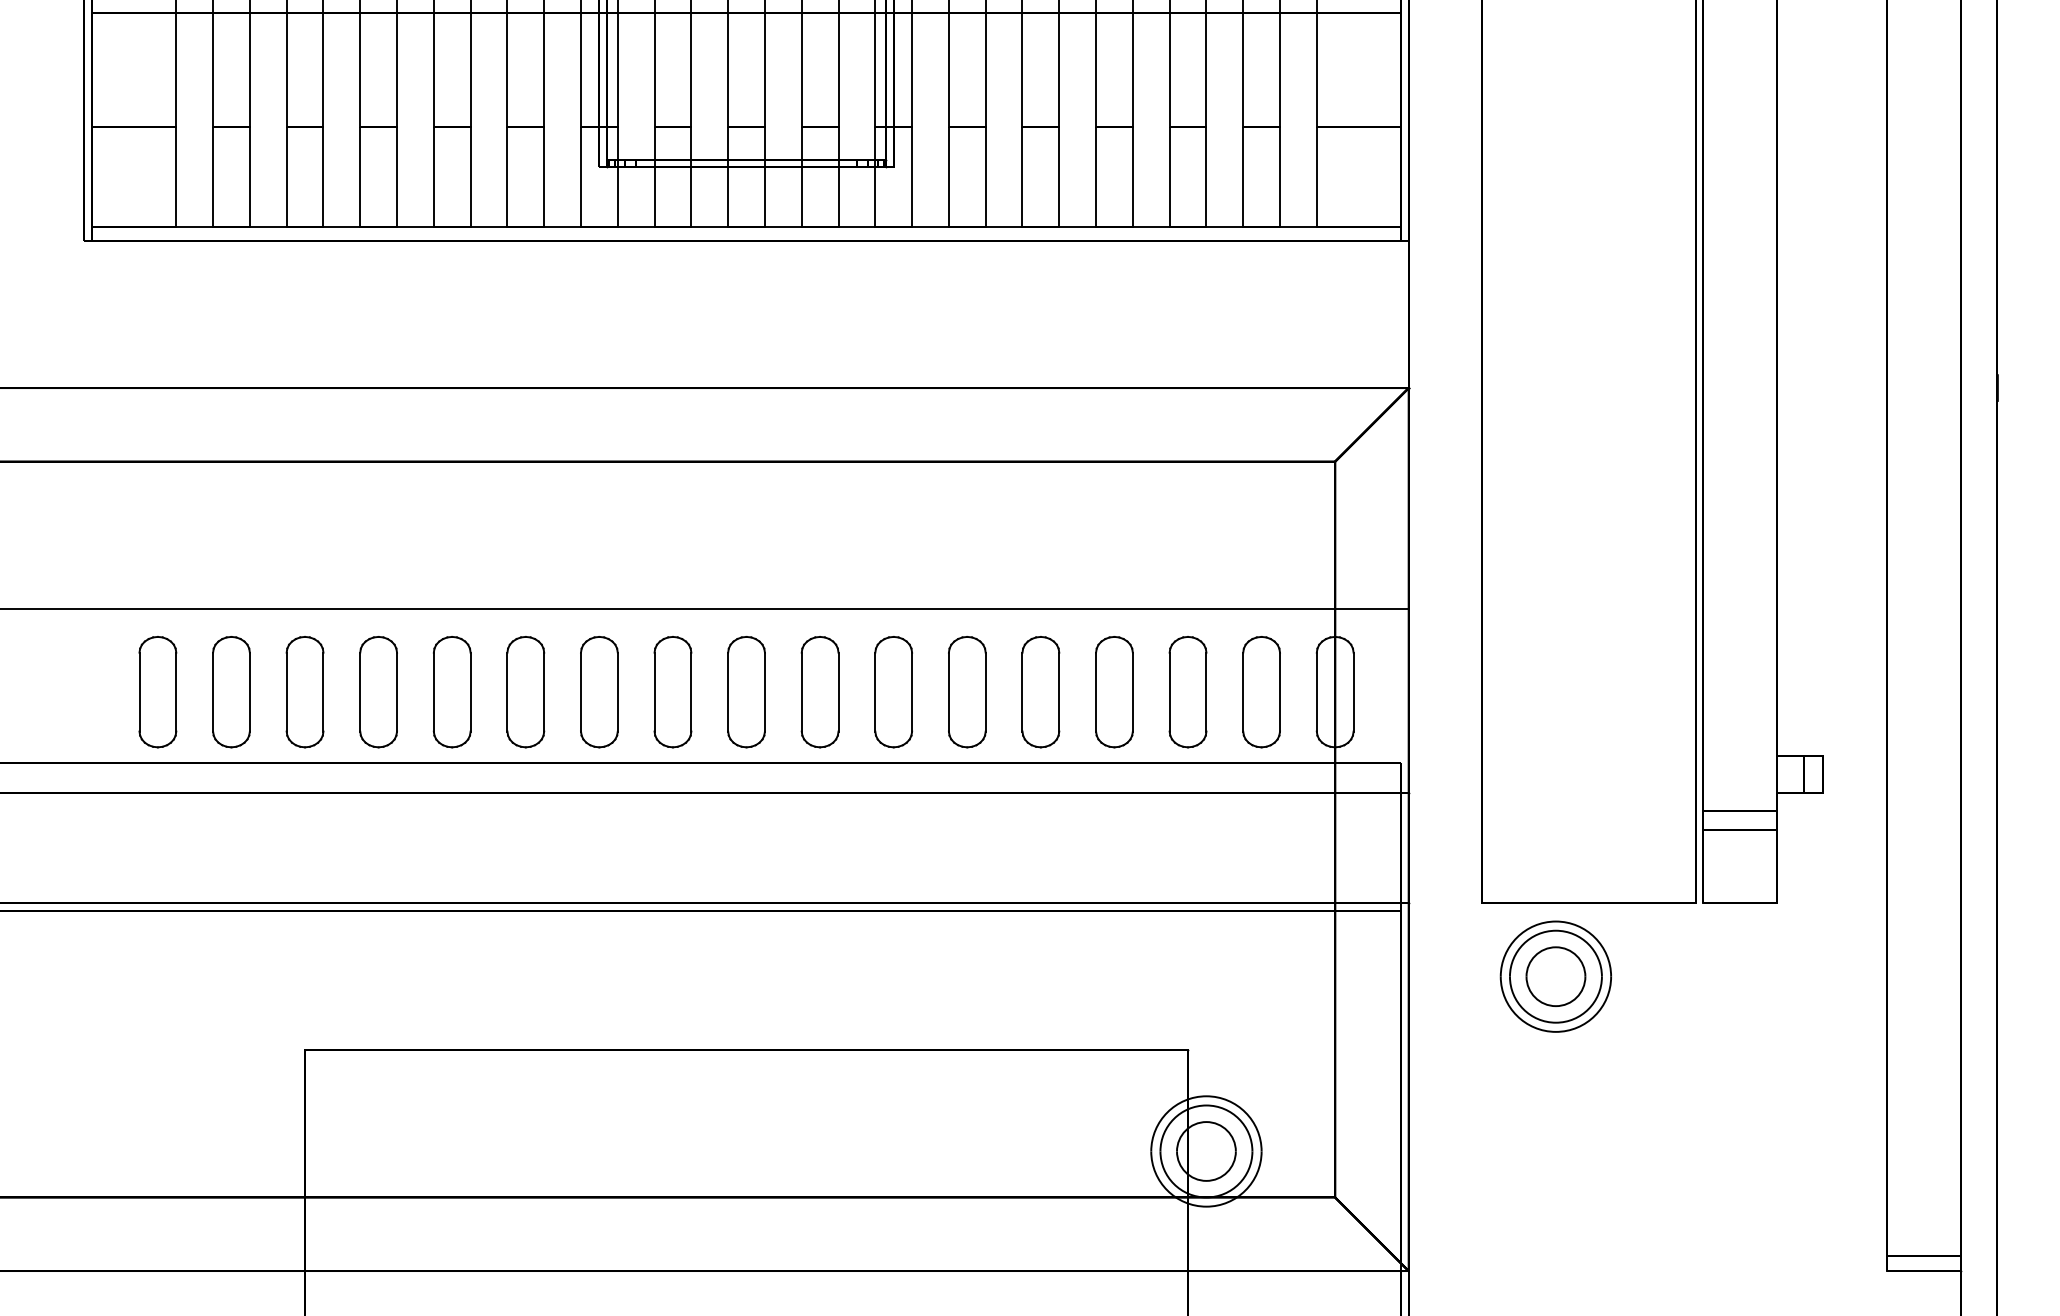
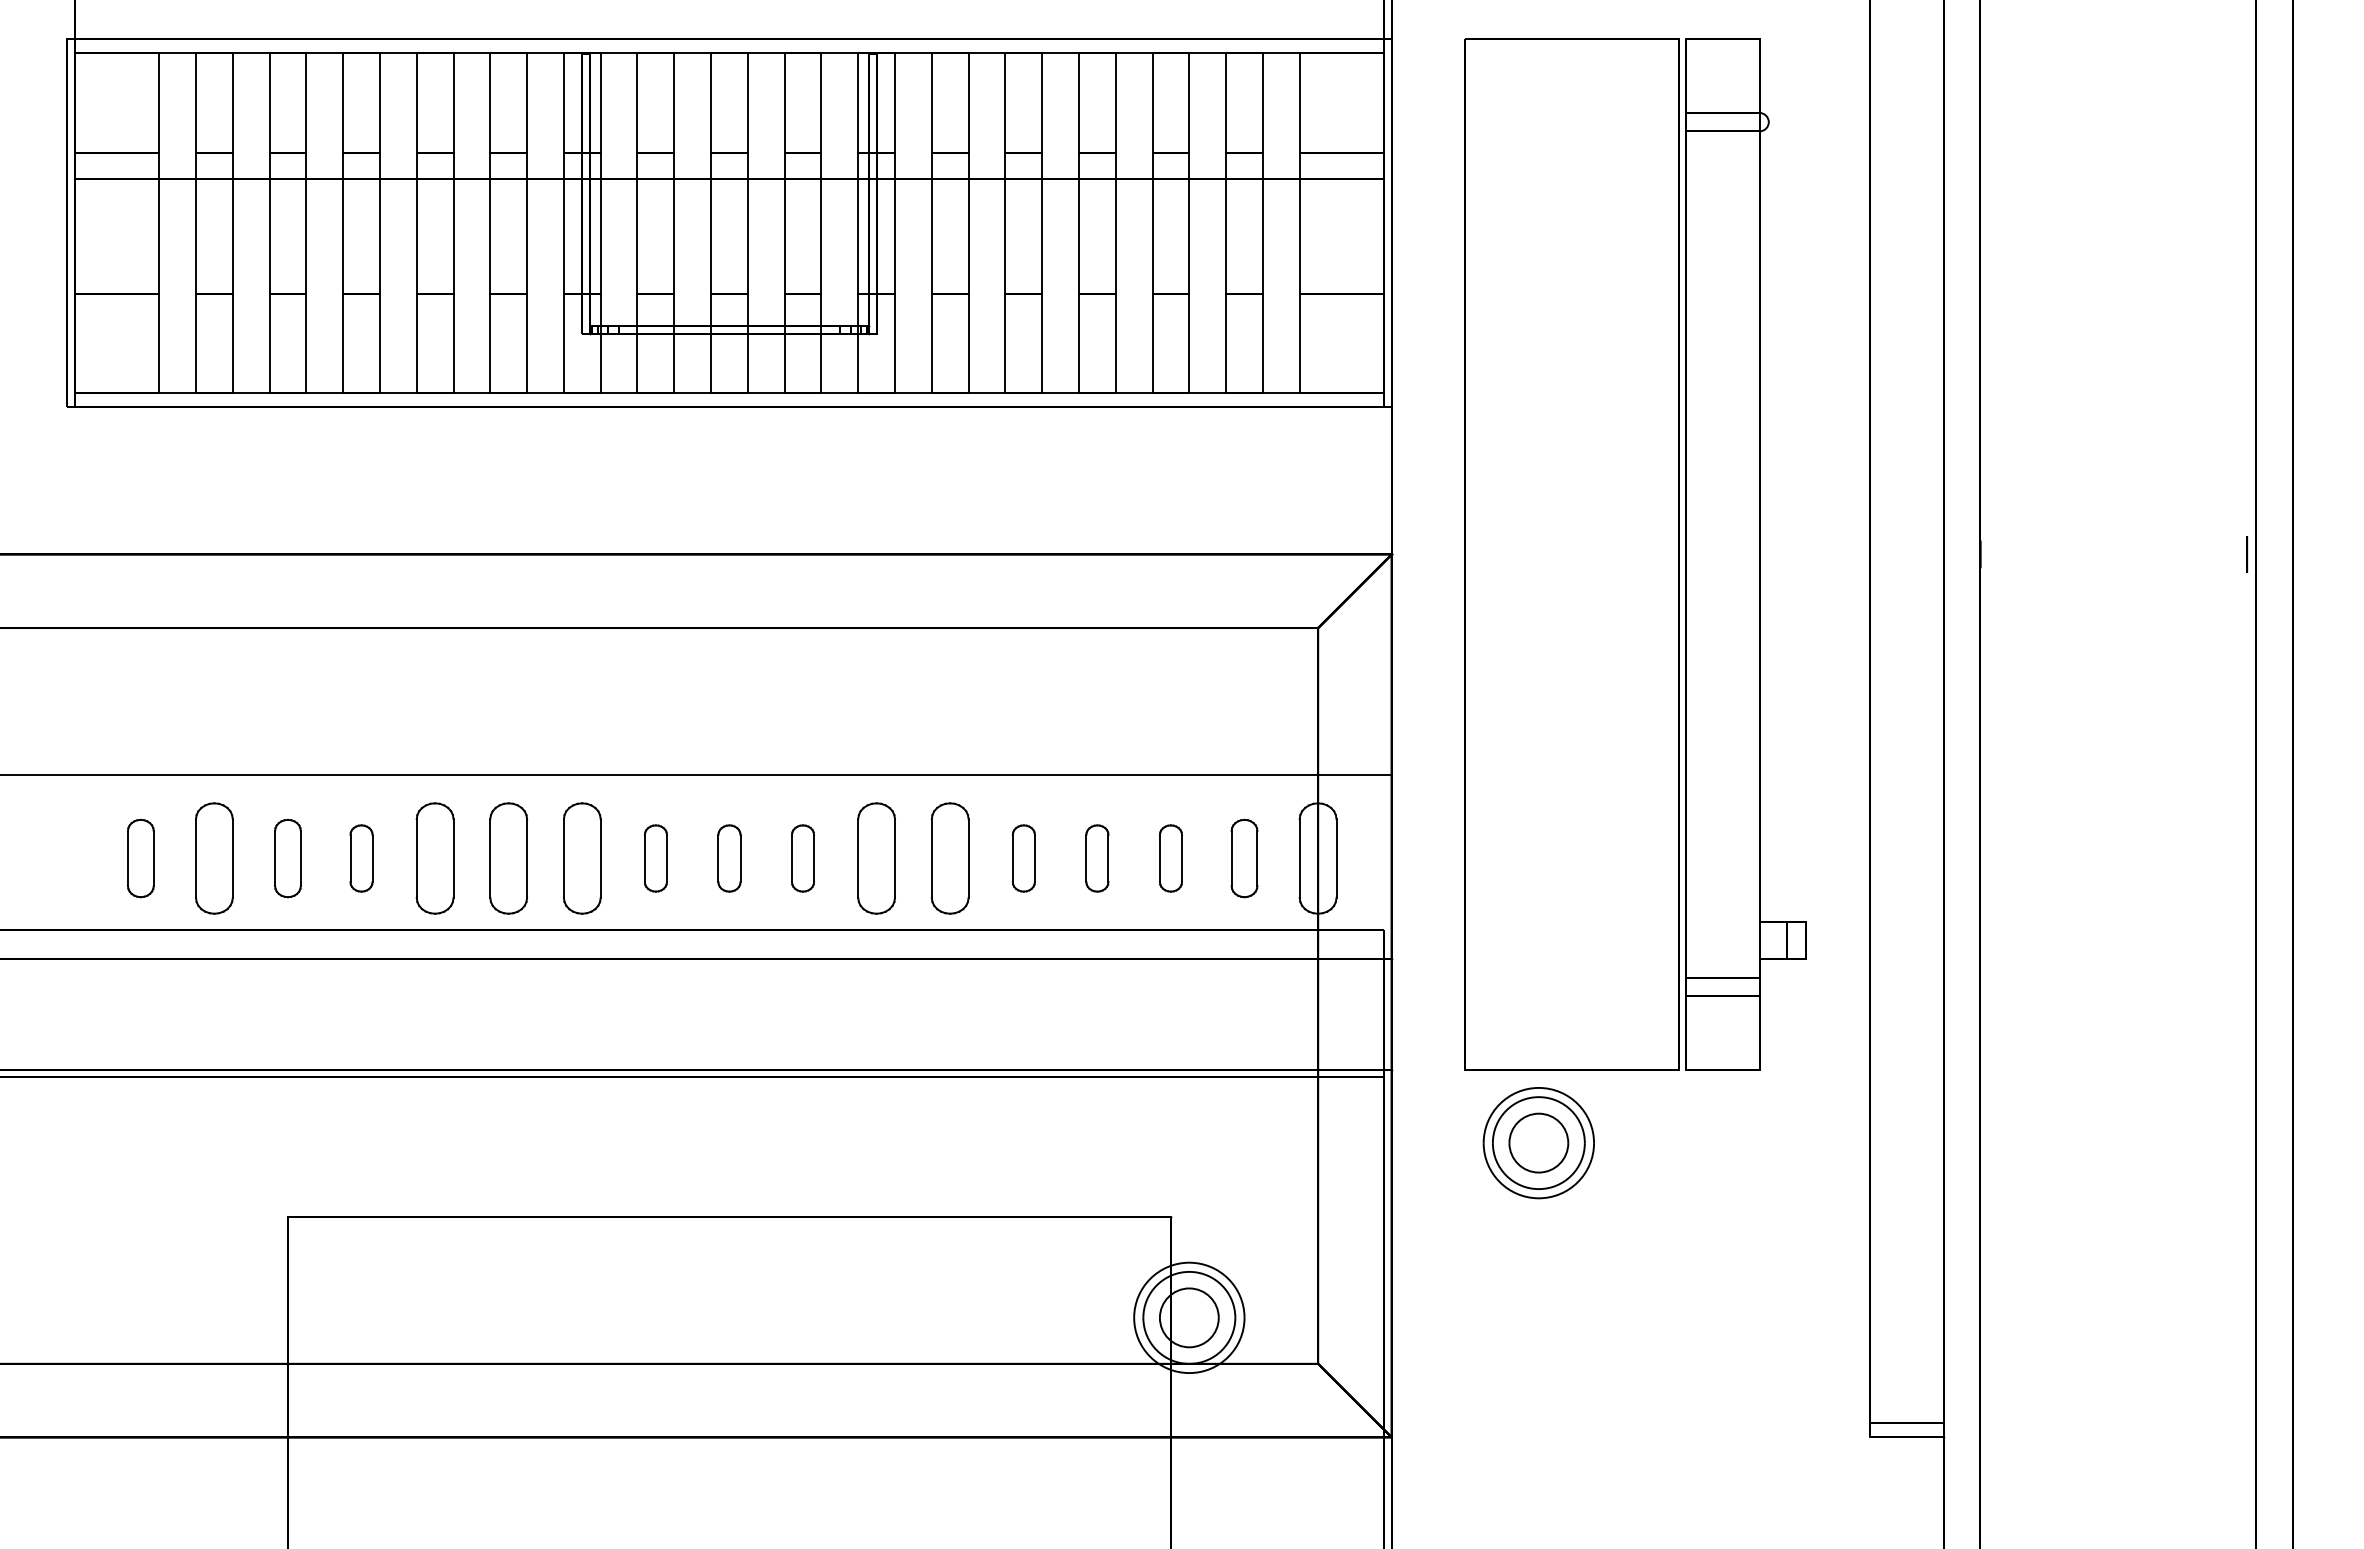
part: (157, 692) -> (140, 858), size x0.7
part: (304, 692) -> (287, 858), size x0.7
part: (378, 692) -> (361, 858), size x0.6
part: (672, 692) -> (655, 858), size x0.6
part: (746, 692) -> (729, 858), size x0.6
part: (819, 692) -> (802, 858), size x0.6
part: (1040, 692) -> (1023, 858), size x0.6
part: (1114, 692) -> (1097, 858), size x0.6
part: (1187, 692) -> (1170, 858), size x0.6
part: (1261, 692) -> (1244, 858), size x0.7

